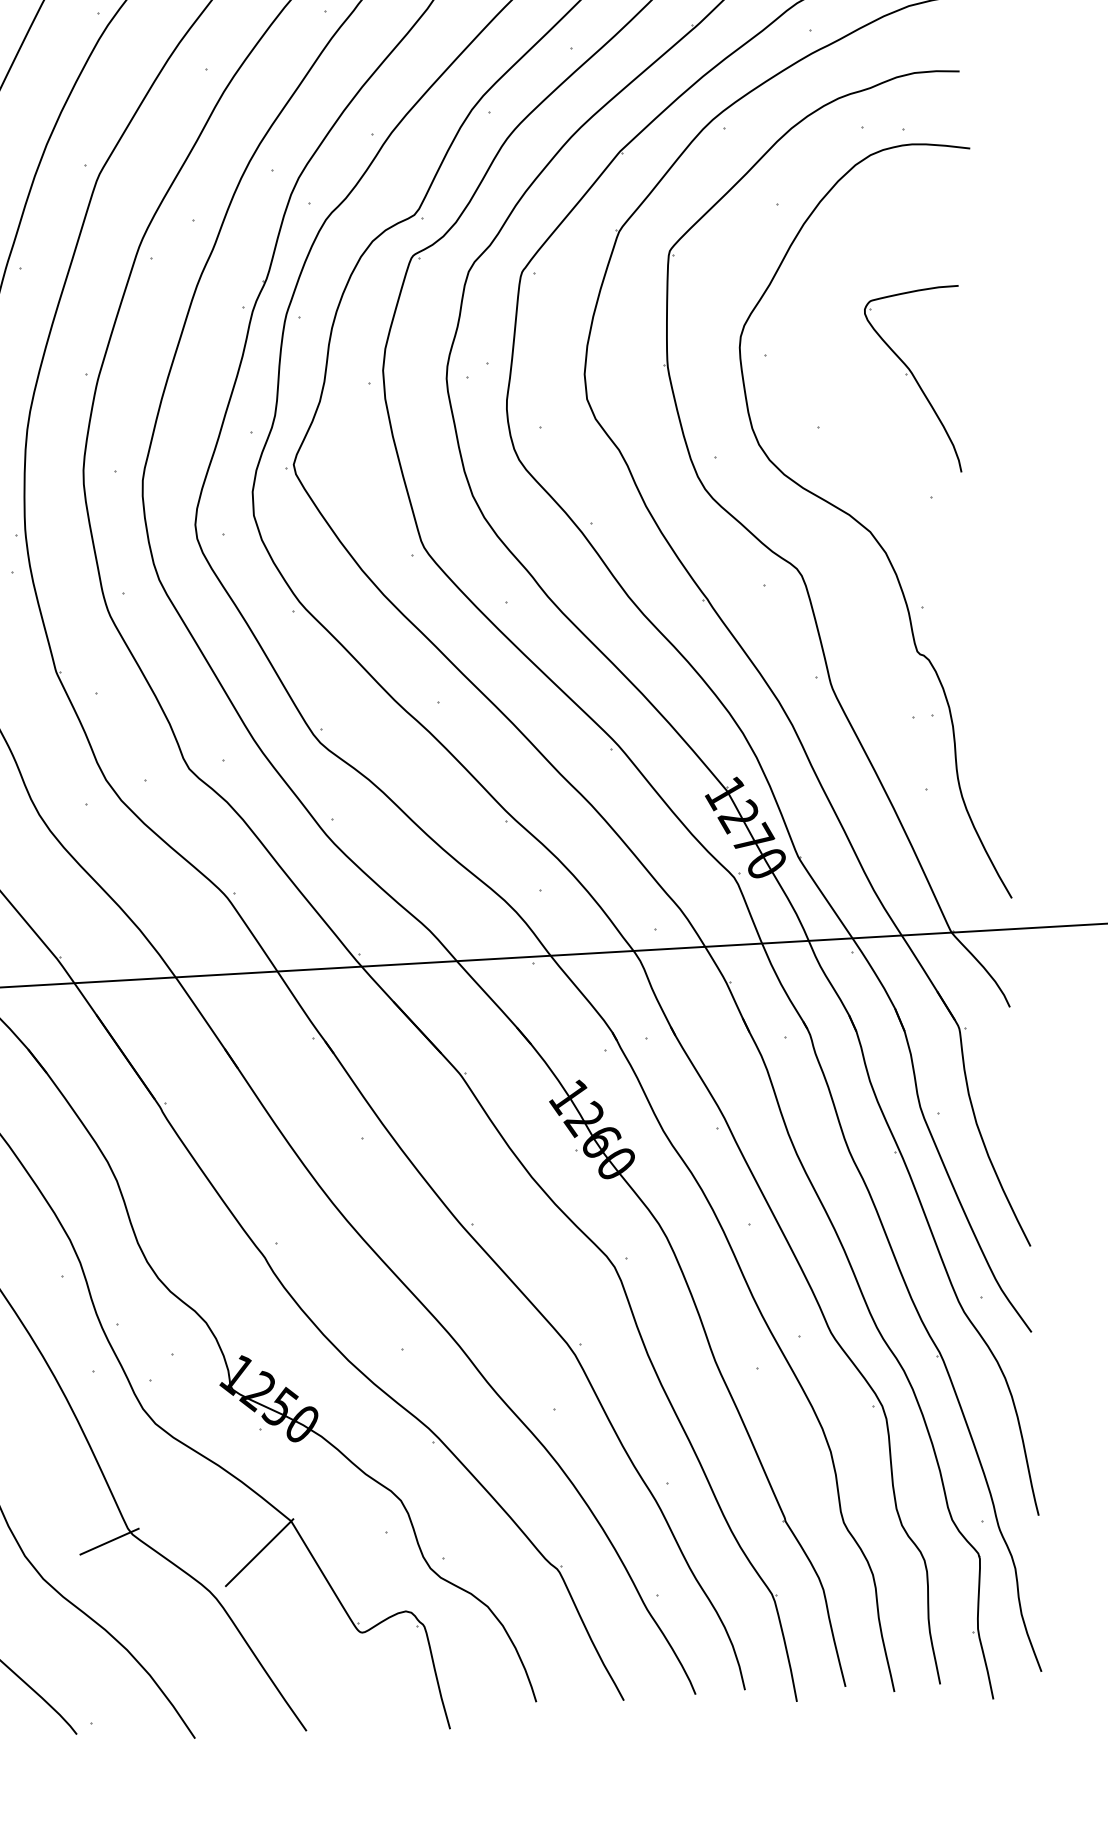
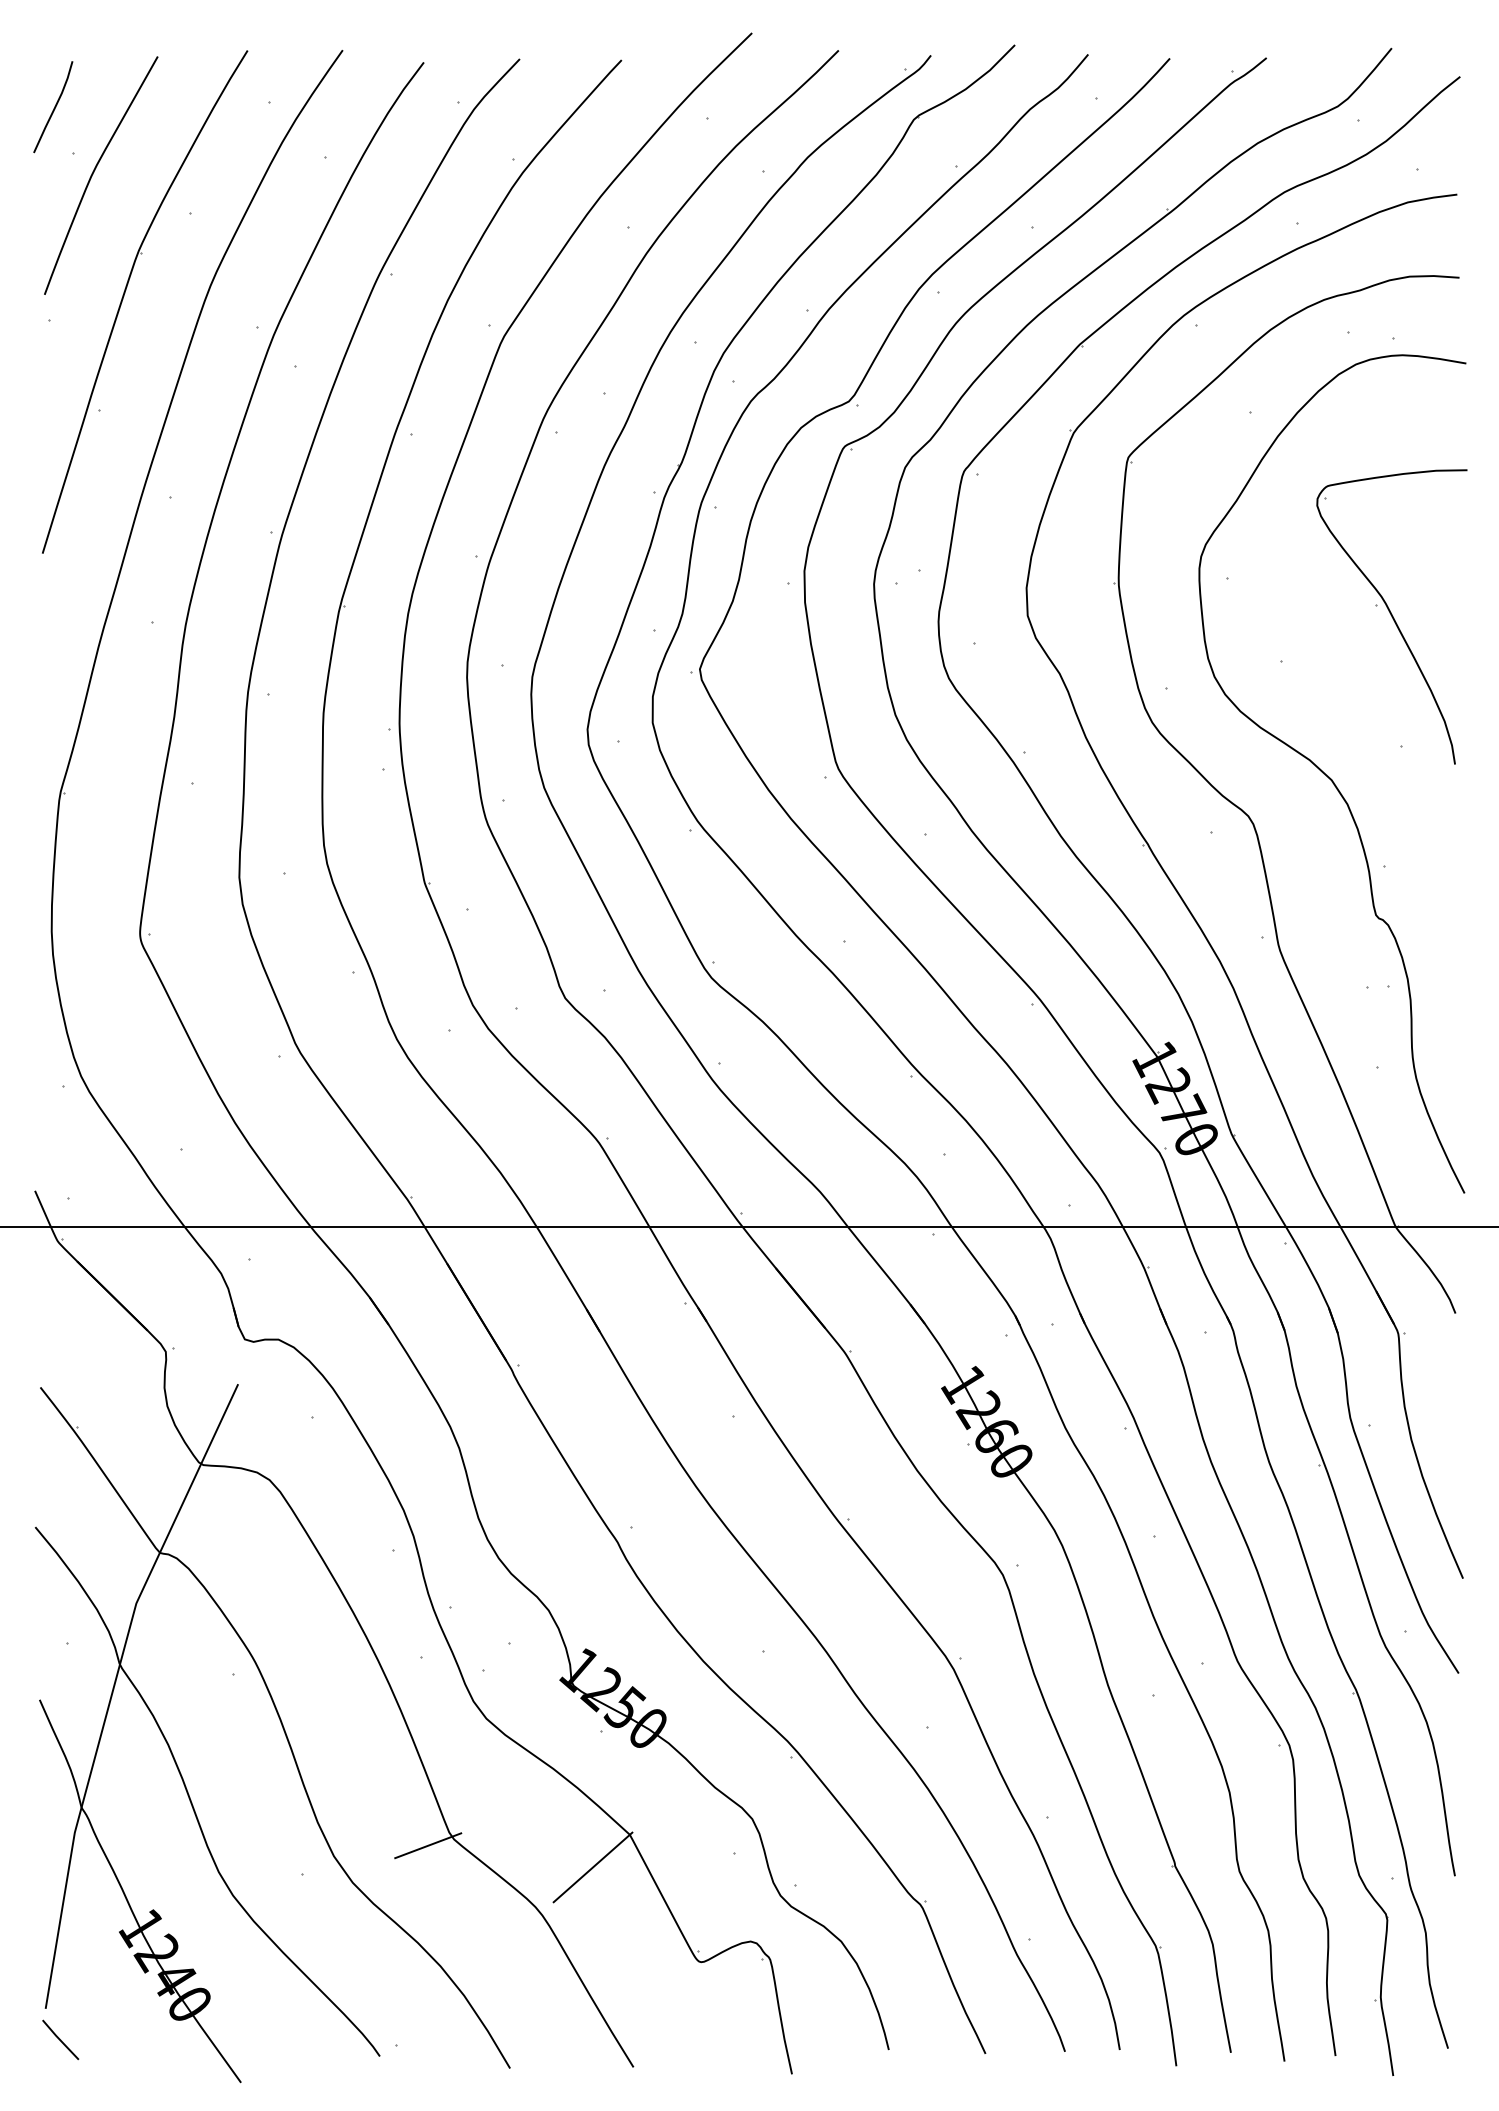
part: (915, 380) -> (1391, 616), size x1.43

